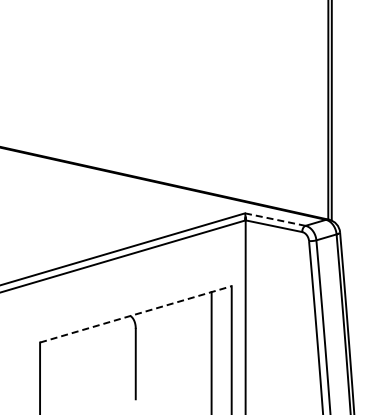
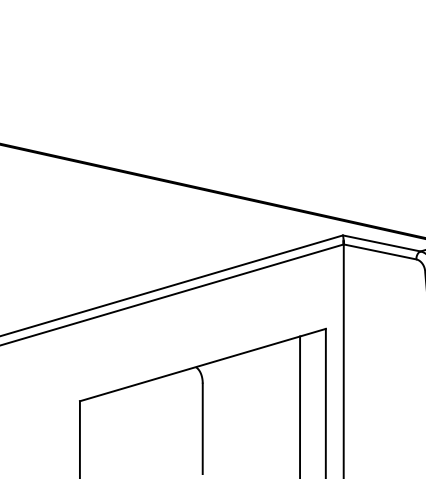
line: (275, 219) -> (382, 243), dashed -> solid
line: (135, 314) -> (202, 365), dashed -> solid

